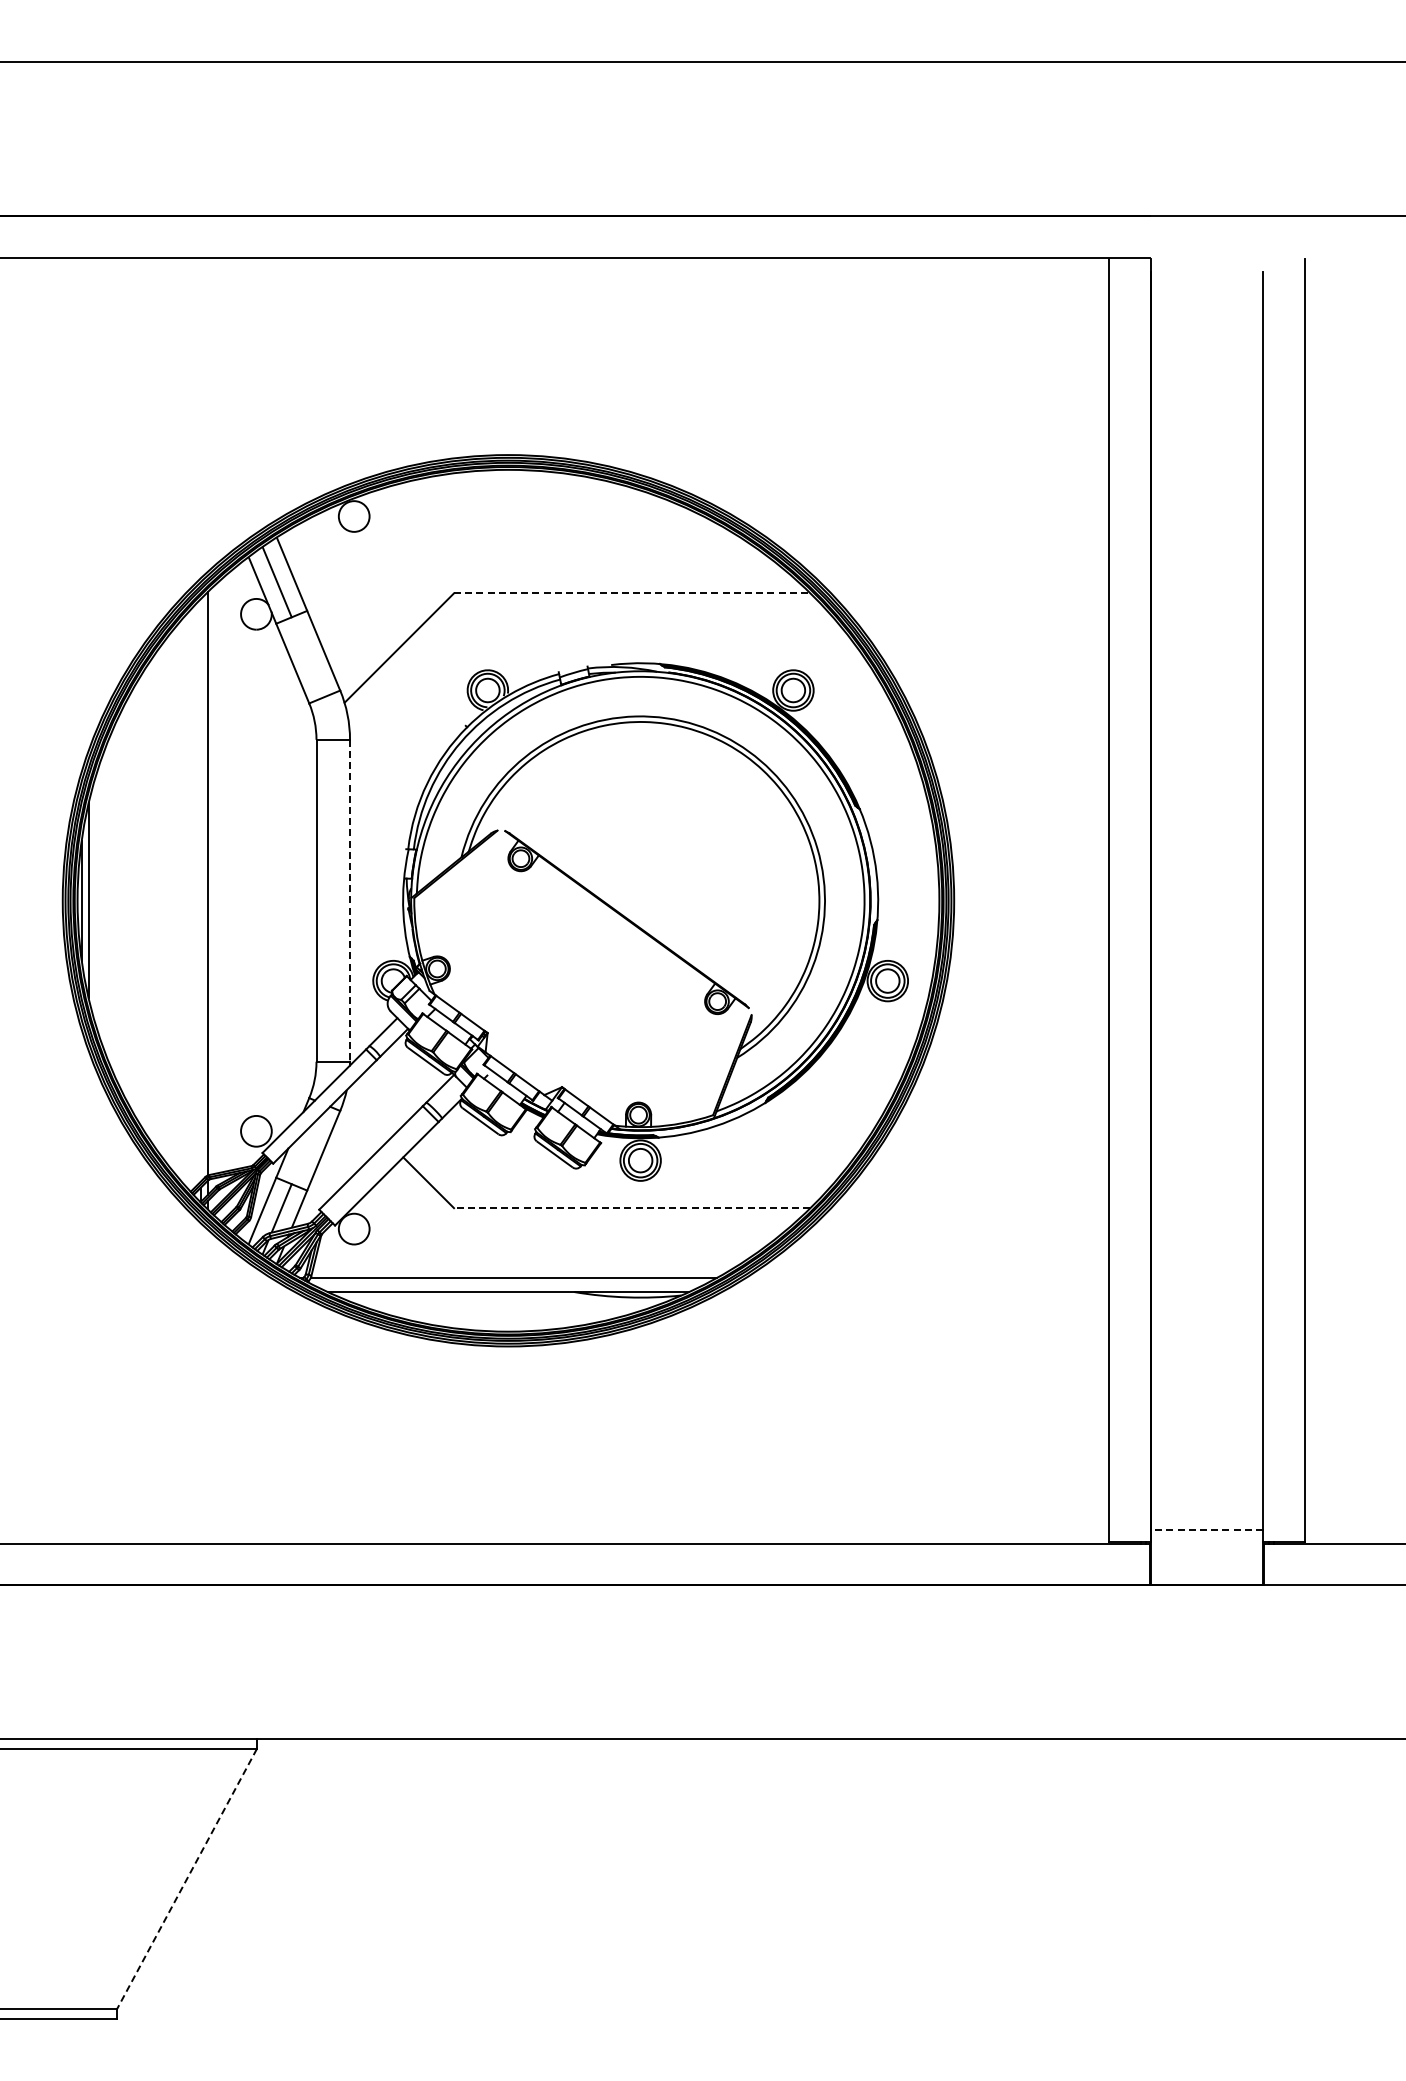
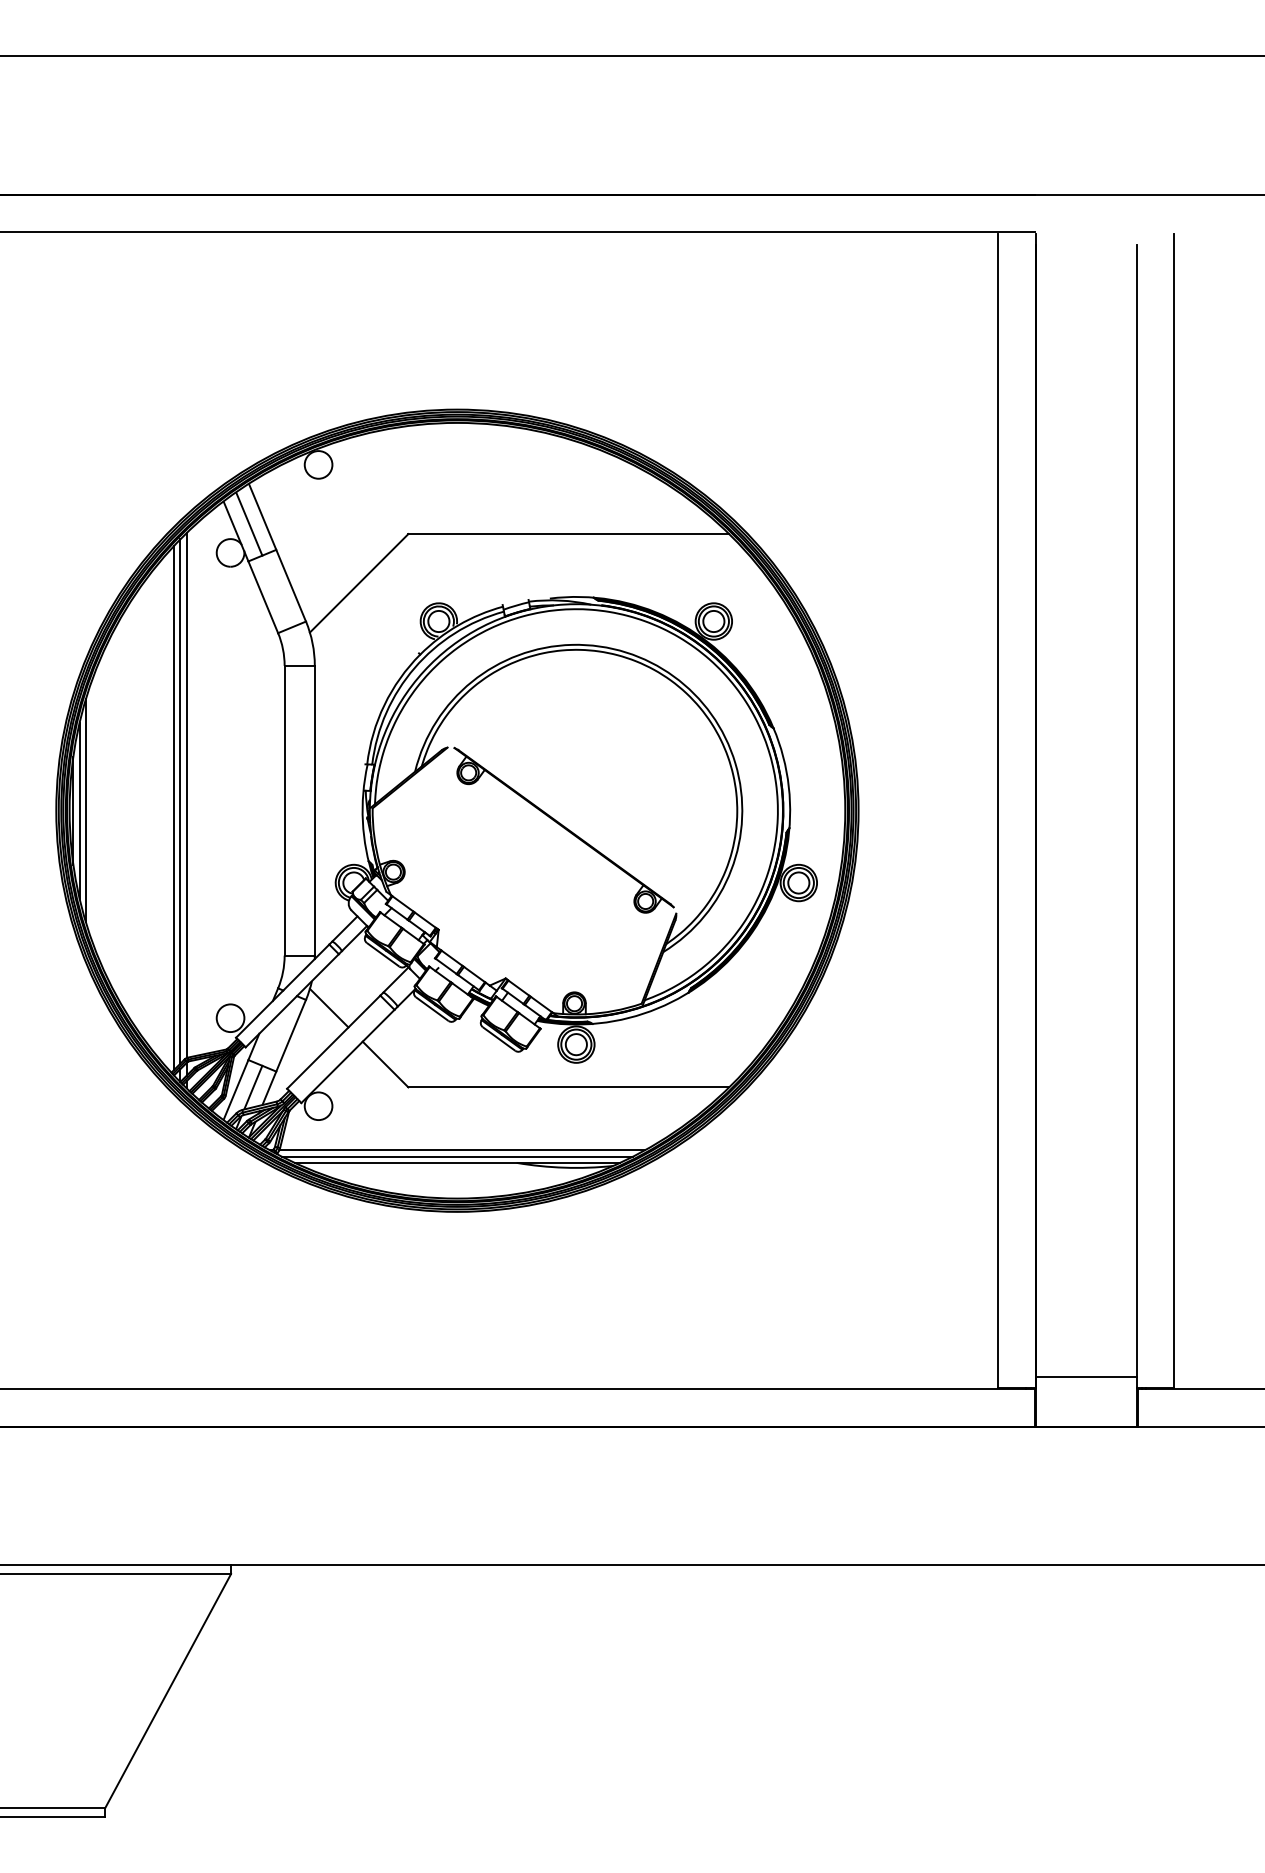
line: (632, 593) -> (569, 534), dashed -> solid
line: (200, 890) -> (180, 801), added
line: (193, 897) -> (173, 807), added
line: (95, 900) -> (85, 810), added
line: (350, 900) -> (315, 810), dashed -> solid
line: (365, 1119) -> (328, 1007), added
line: (631, 1208) -> (568, 1087), dashed -> solid
line: (508, 1285) -> (457, 1157), added
line: (1207, 1529) -> (1086, 1376), dashed -> solid
line: (187, 1878) -> (168, 1690), dashed -> solid

